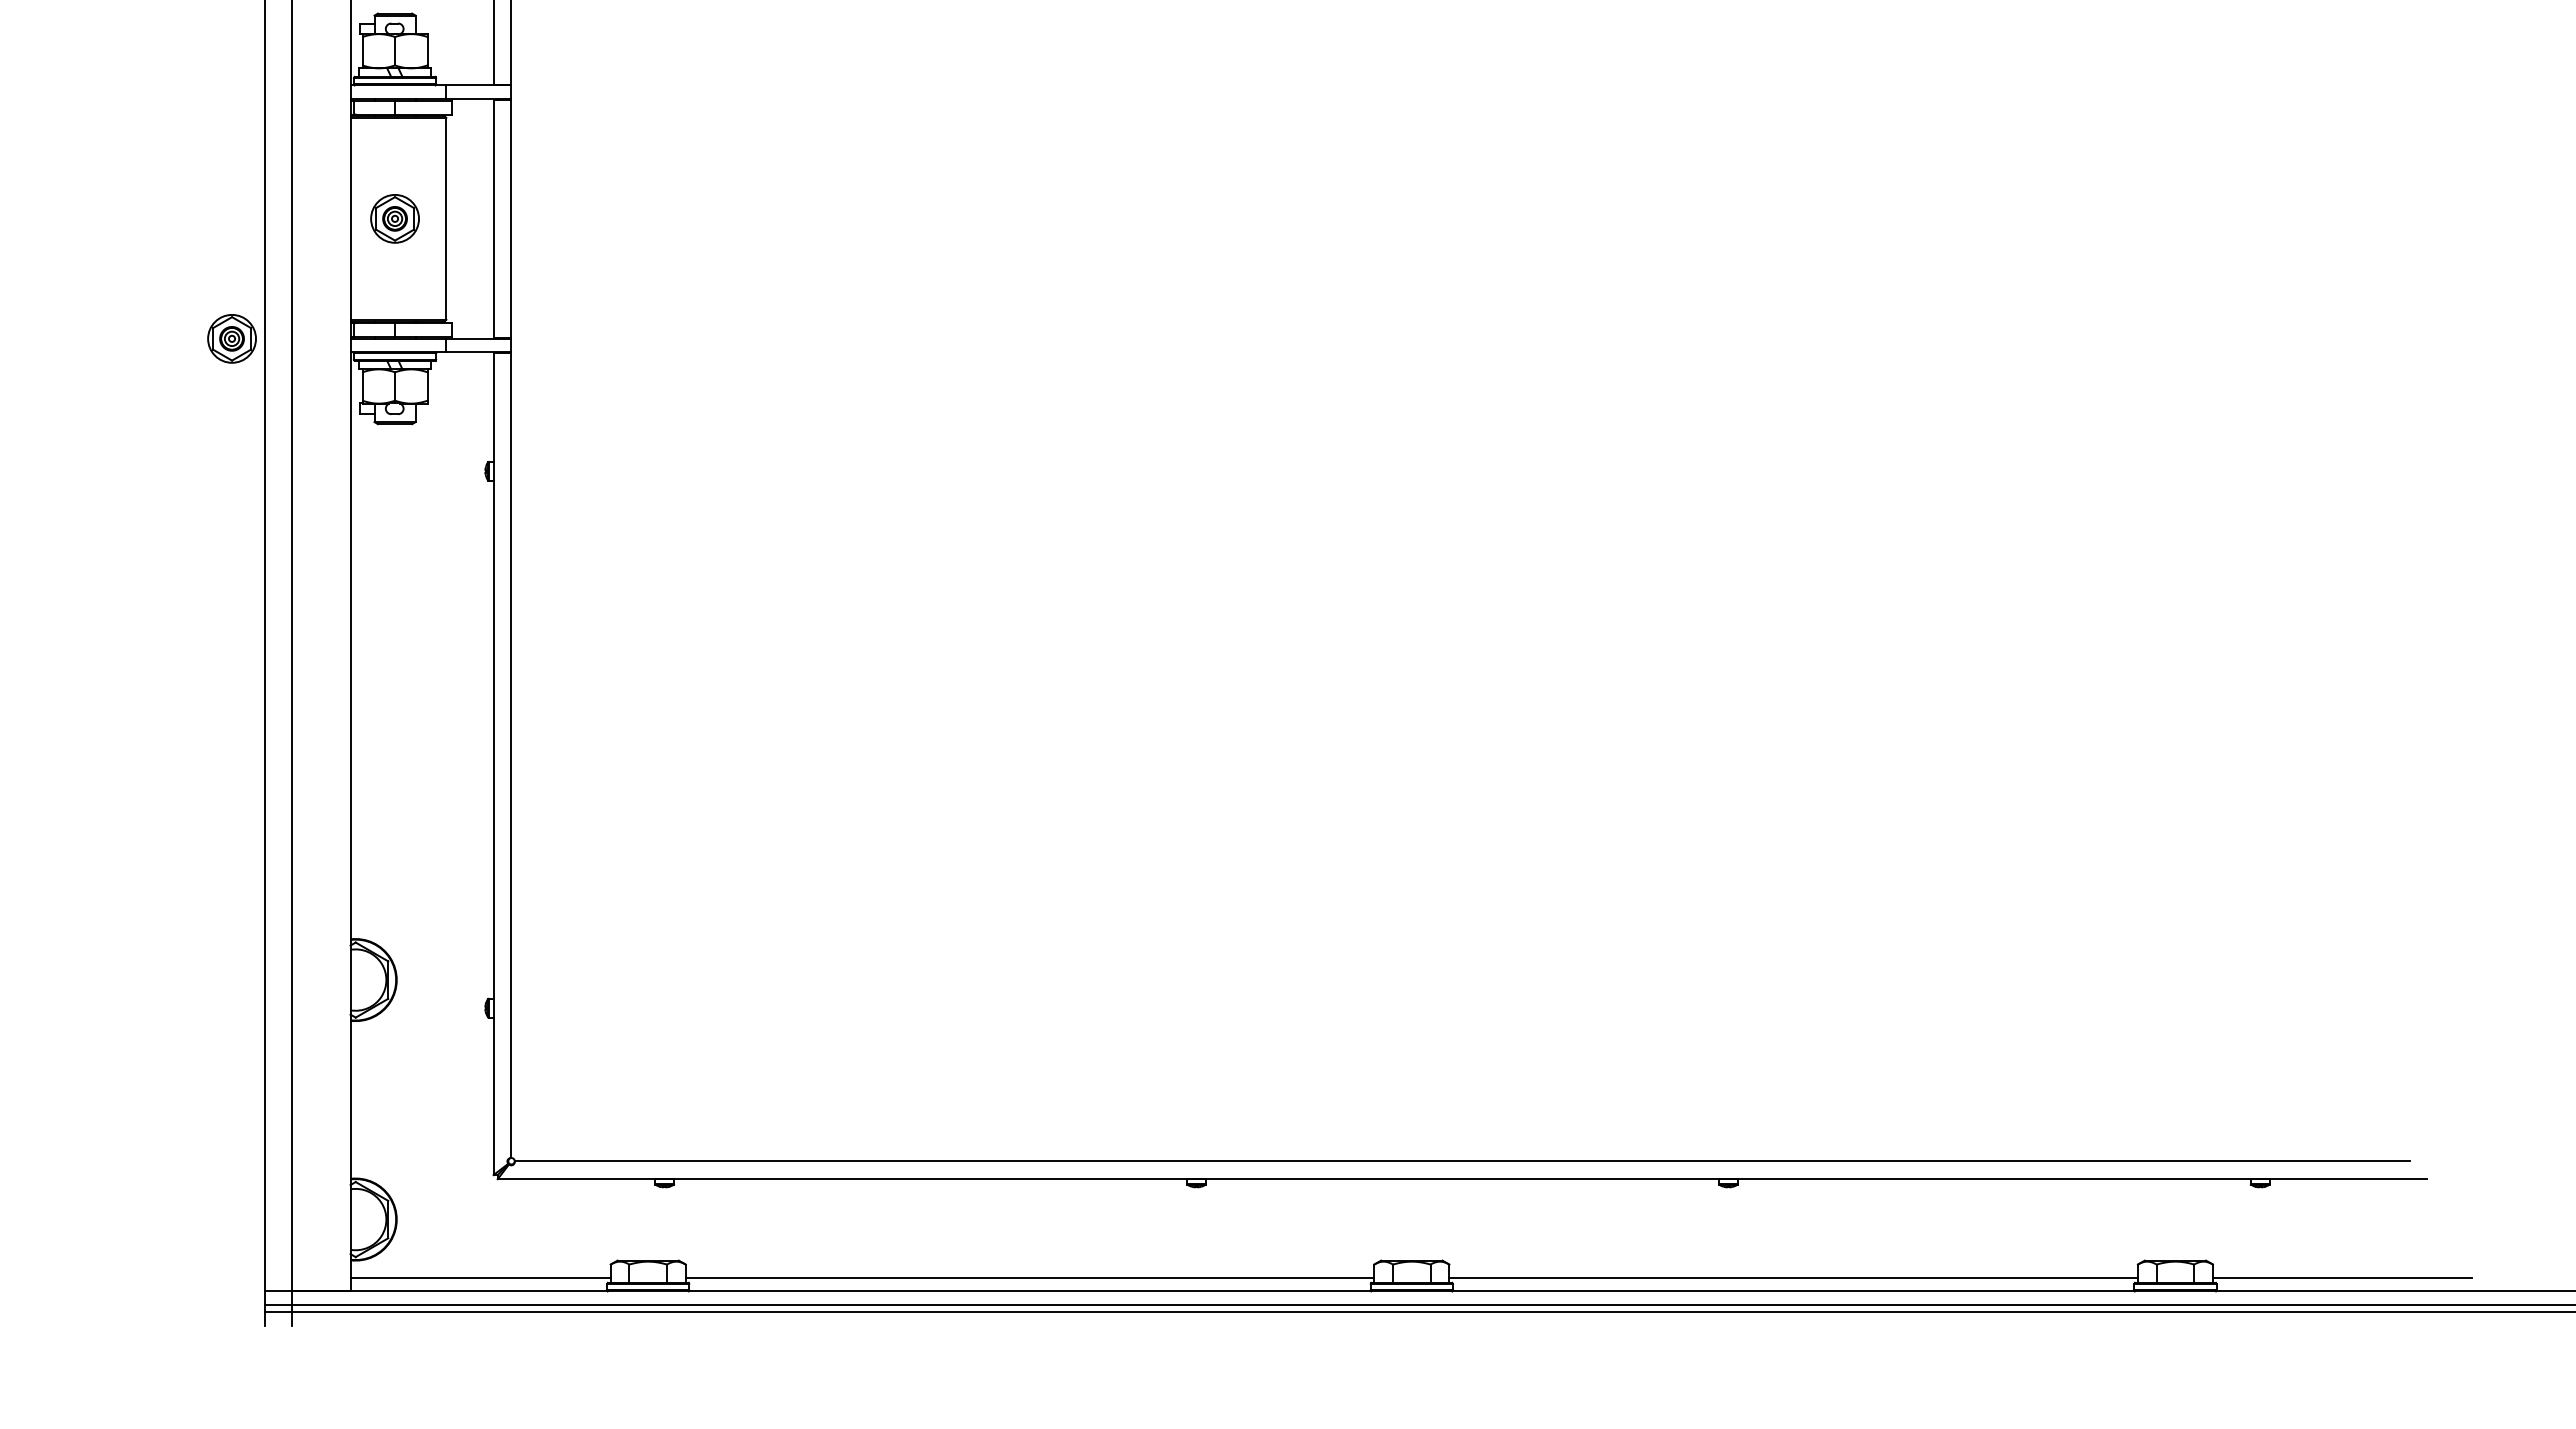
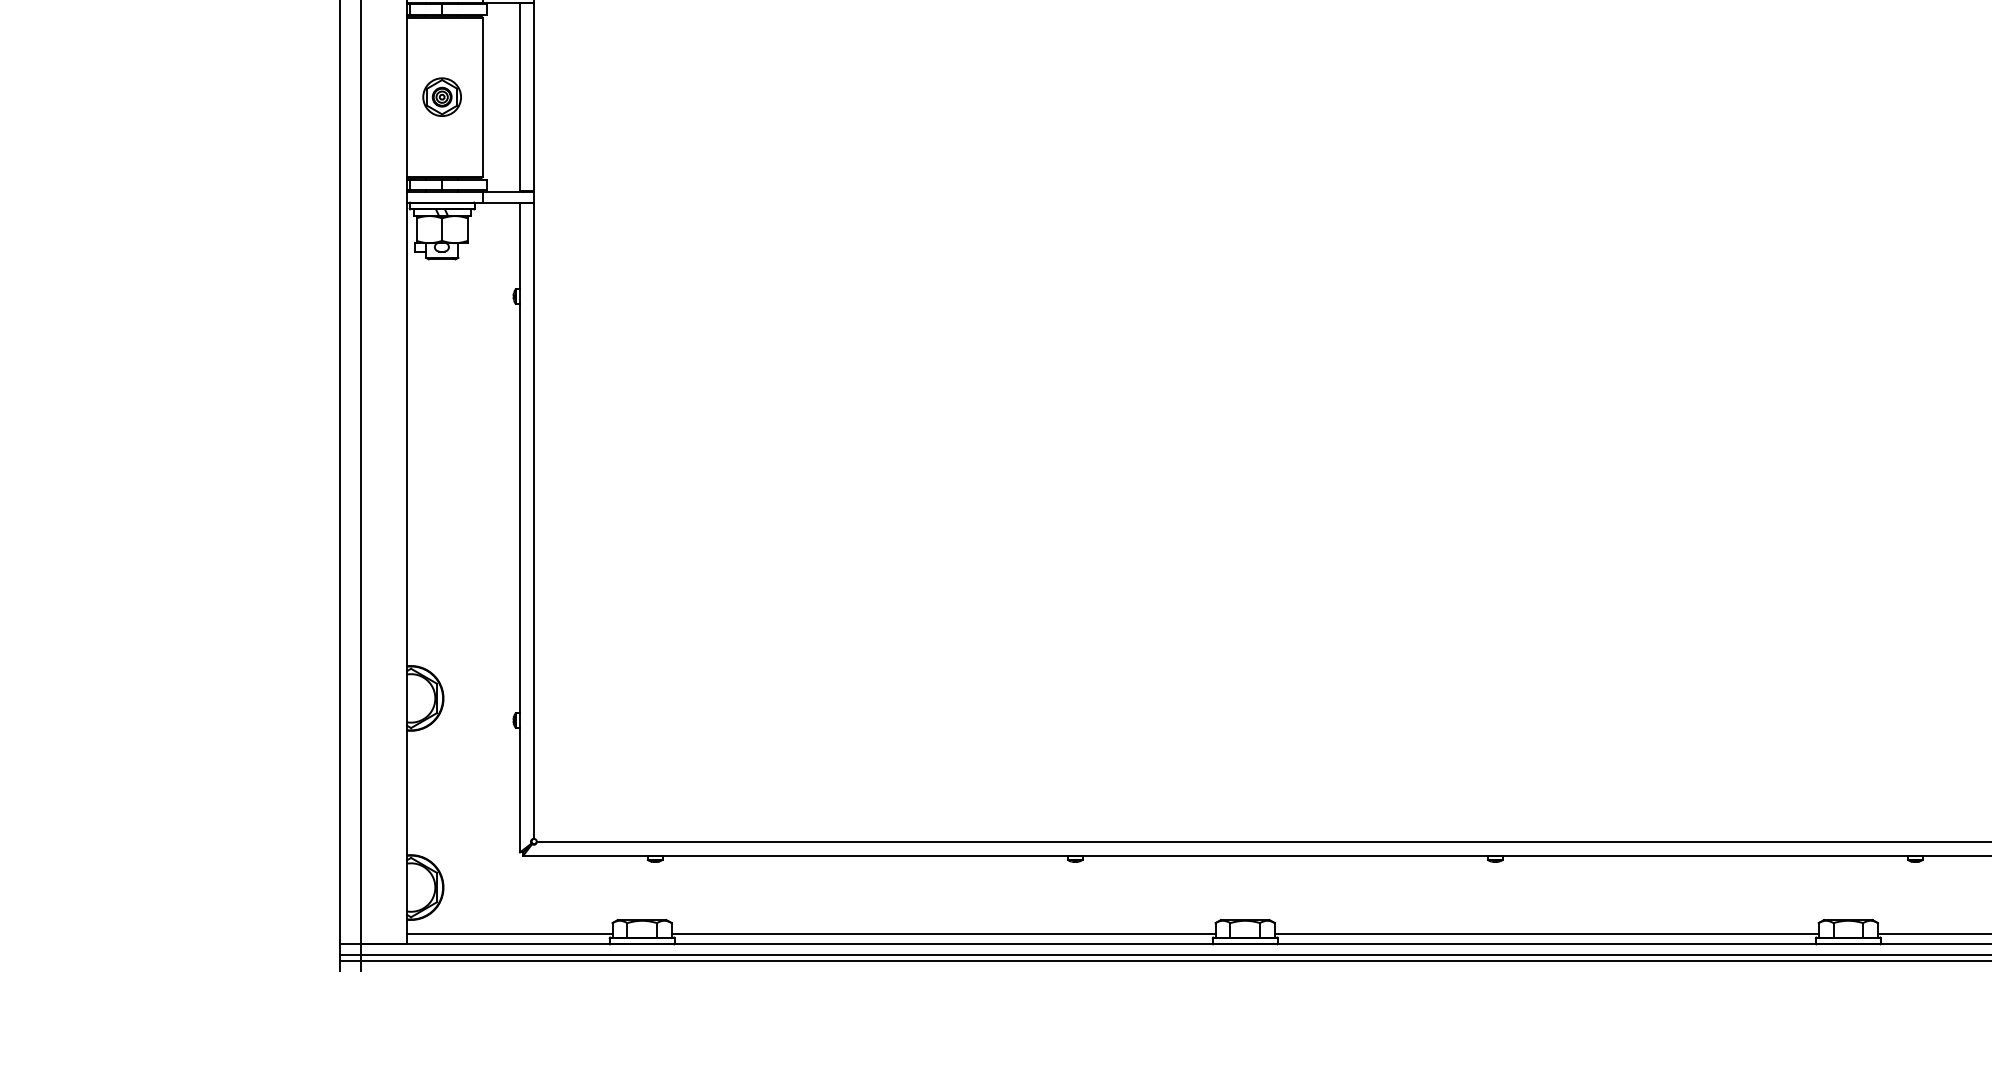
part: (231, 338) -> (313, 191), removed

